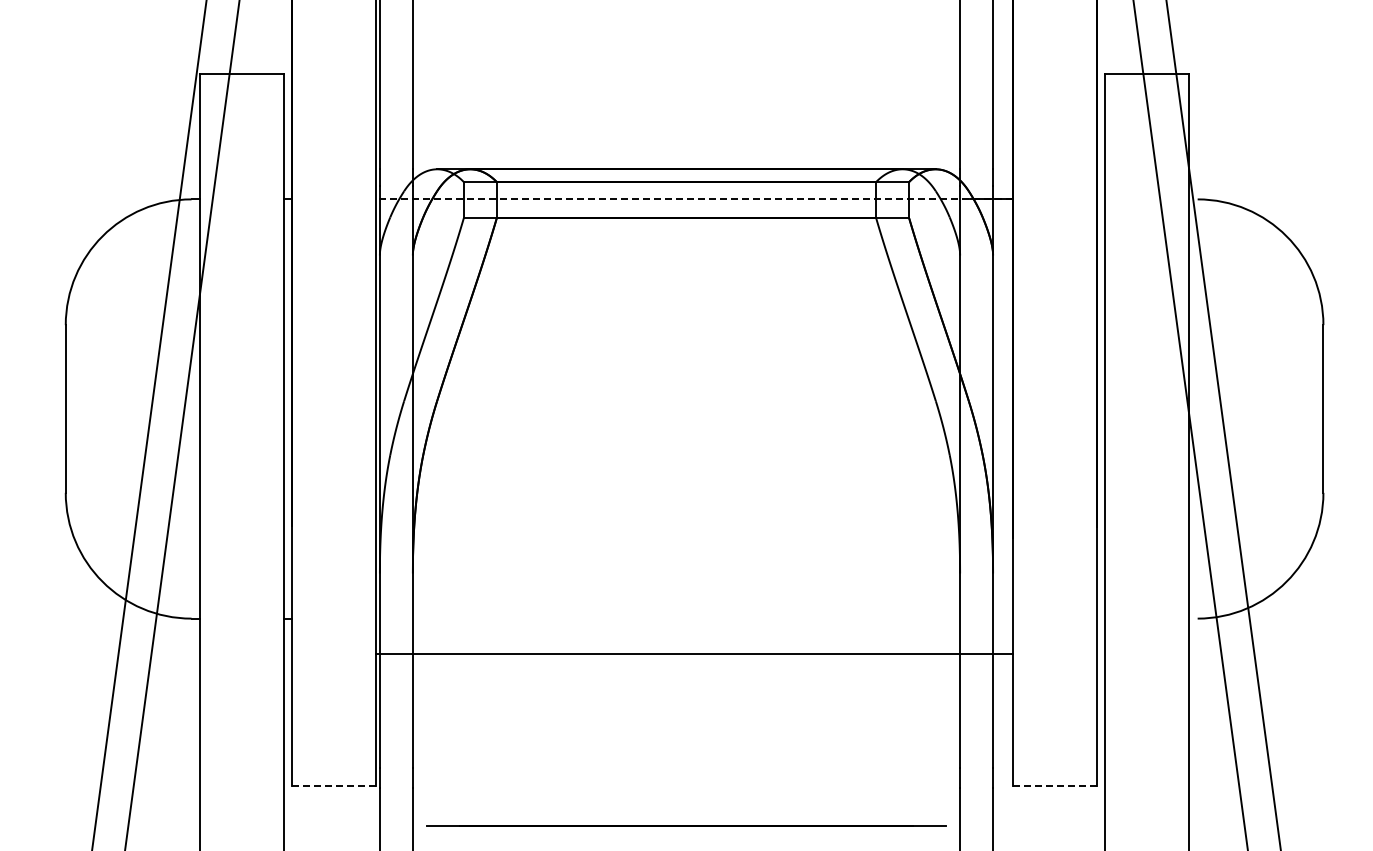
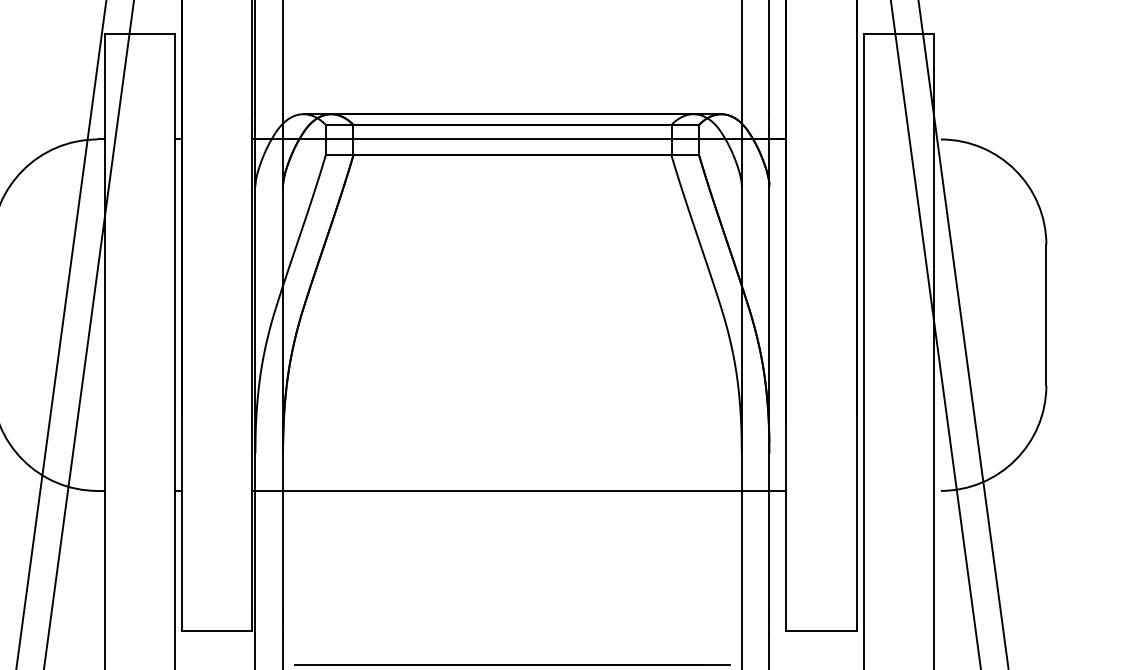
line: (694, 199) -> (519, 139), dashed -> solid
line: (694, 653) -> (519, 490), moved
line: (334, 786) -> (217, 631), dashed -> solid
line: (1055, 786) -> (821, 631), dashed -> solid

